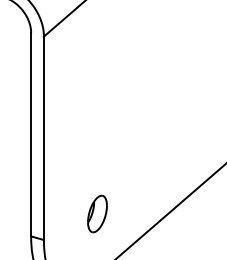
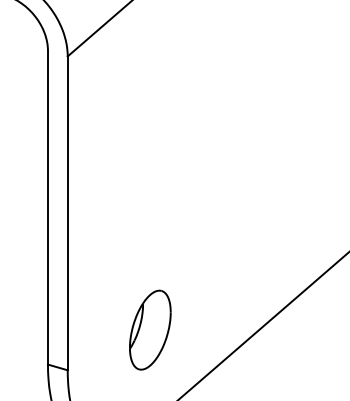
part: (97, 213) -> (150, 329), size x1.4

